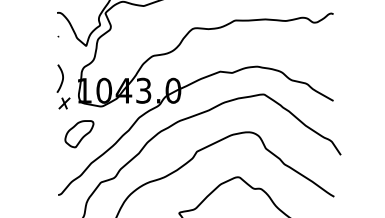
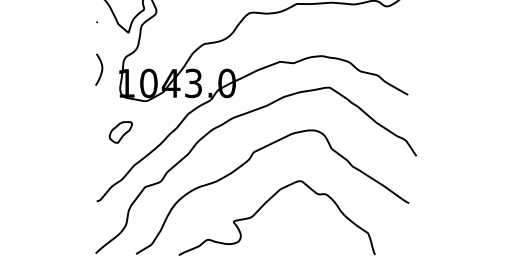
part: (64, 103) -> (103, 97), removed
part: (79, 134) -> (120, 132), size x0.7

